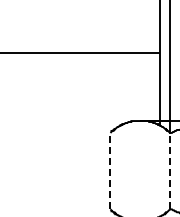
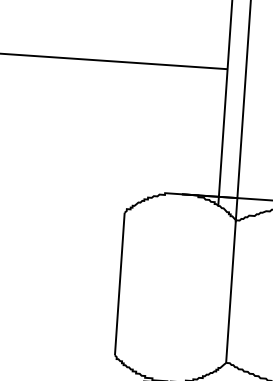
line: (110, 170) -> (120, 282), dashed -> solid
line: (170, 170) -> (231, 290), dashed -> solid

